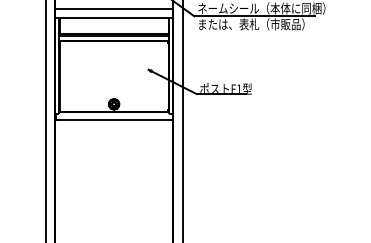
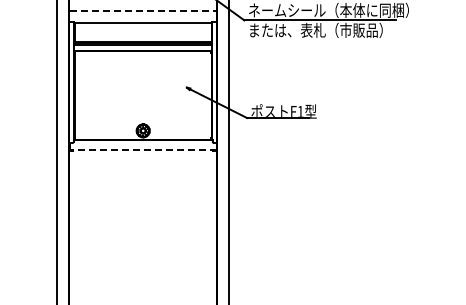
line: (114, 8) -> (143, 10), solid -> dashed
line: (113, 119) -> (142, 150), solid -> dashed

